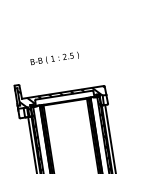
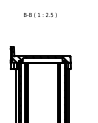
text: (55, 59) -> (40, 15), moved

